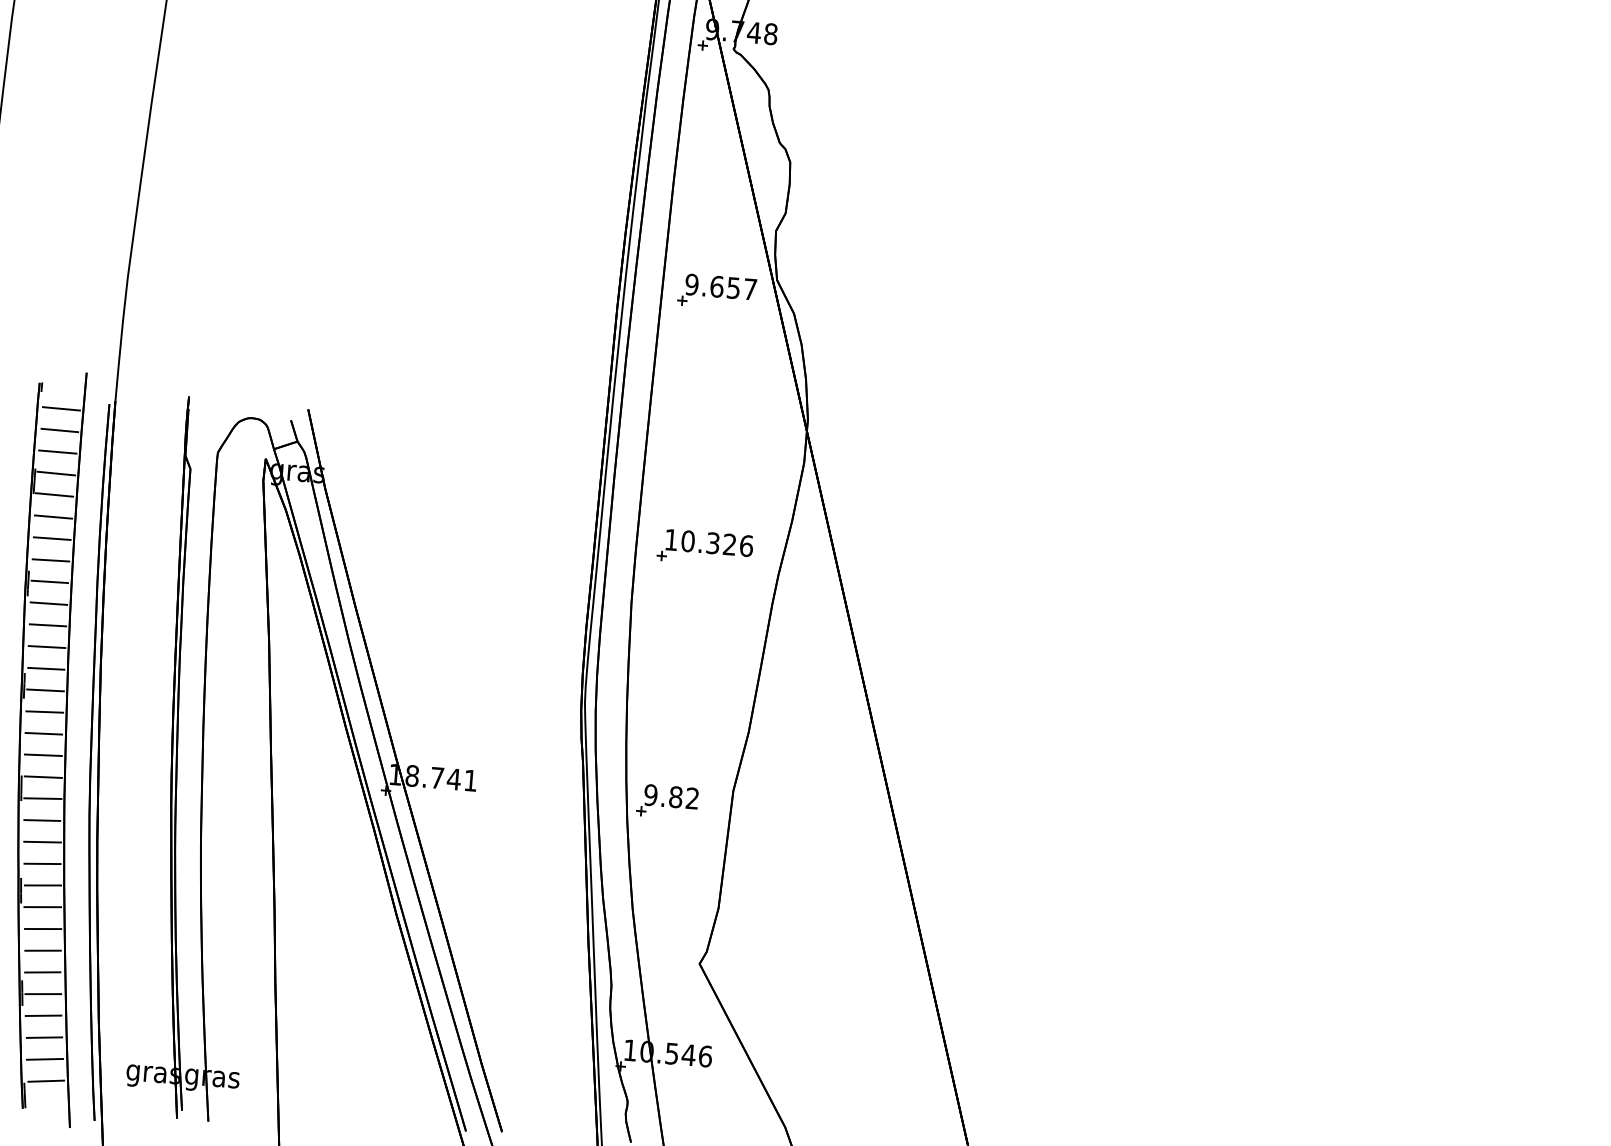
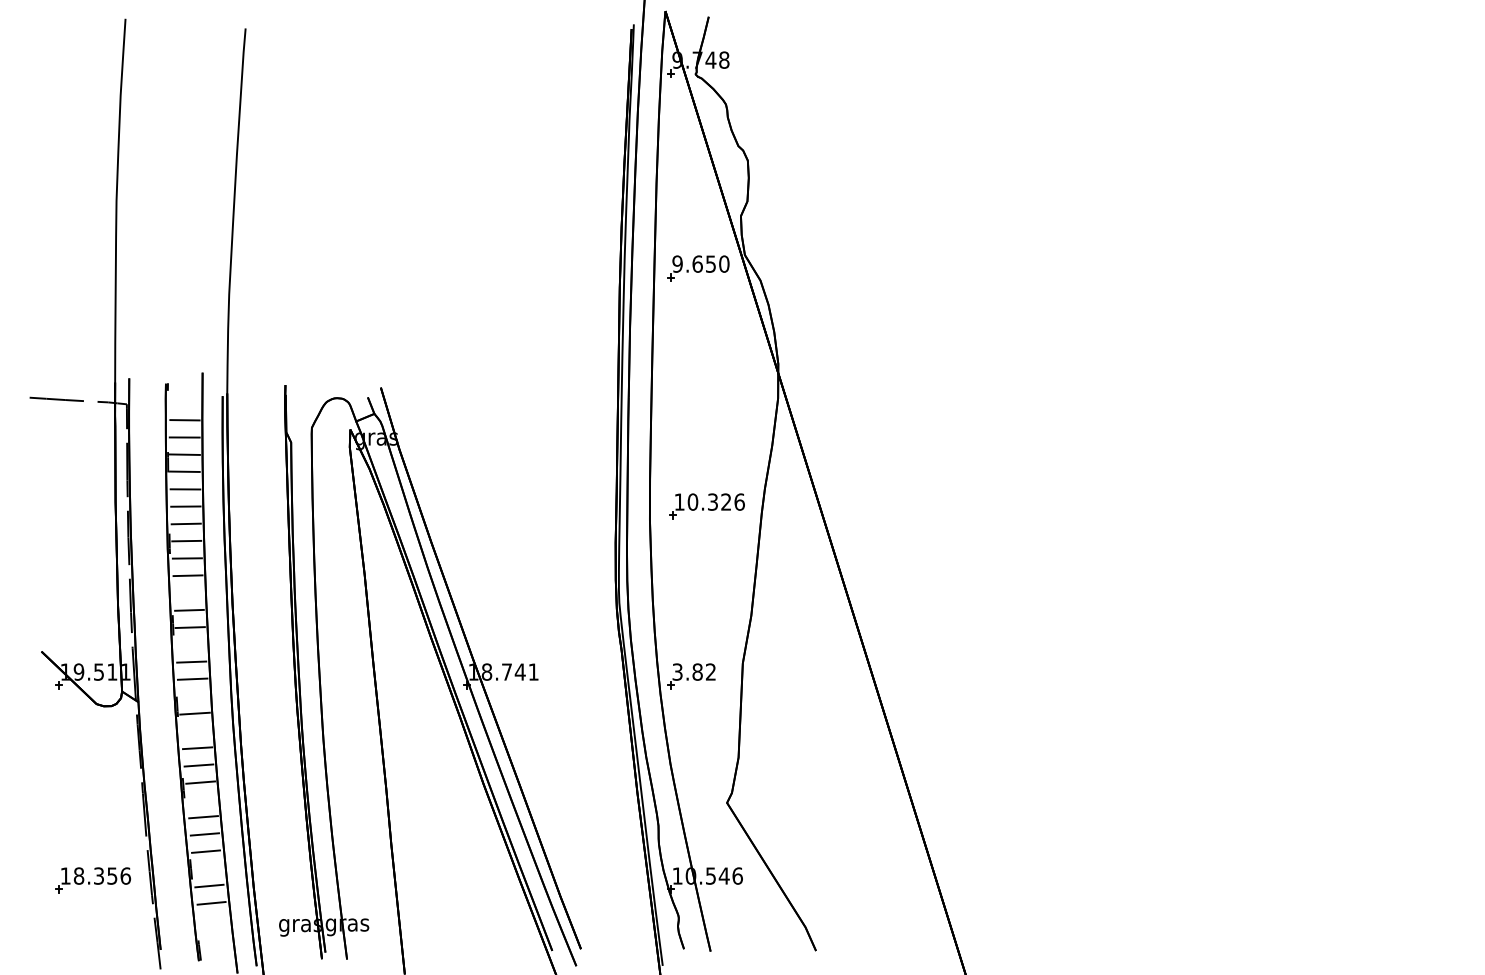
text: (750, 288) -> (724, 263), 9.657 -> 9.650
line: (61, 408) -> (184, 402), removed
part: (704, 548) -> (706, 506), moved
line: (46, 646) -> (188, 592), removed
line: (44, 711) -> (190, 644), removed
line: (42, 776) -> (193, 696), removed
text: (650, 794) -> (677, 671), 9.82 -> 3.82
line: (41, 819) -> (195, 730), removed
line: (42, 906) -> (201, 799), removed
line: (42, 993) -> (207, 868), removed
line: (45, 1059) -> (213, 920), removed
line: (45, 1080) -> (215, 937), removed

